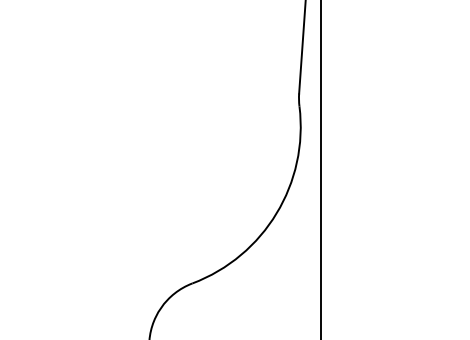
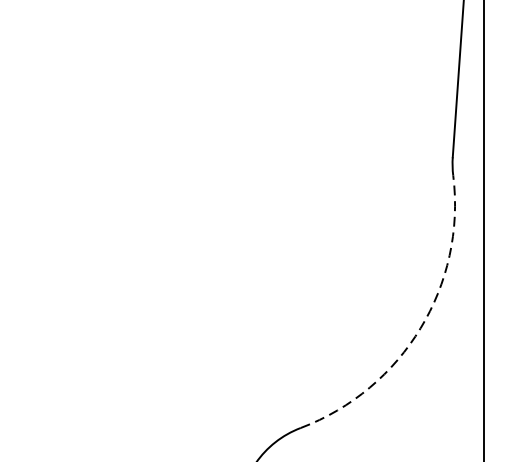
arc: (276, 213) -> (420, 328), solid -> dashed

